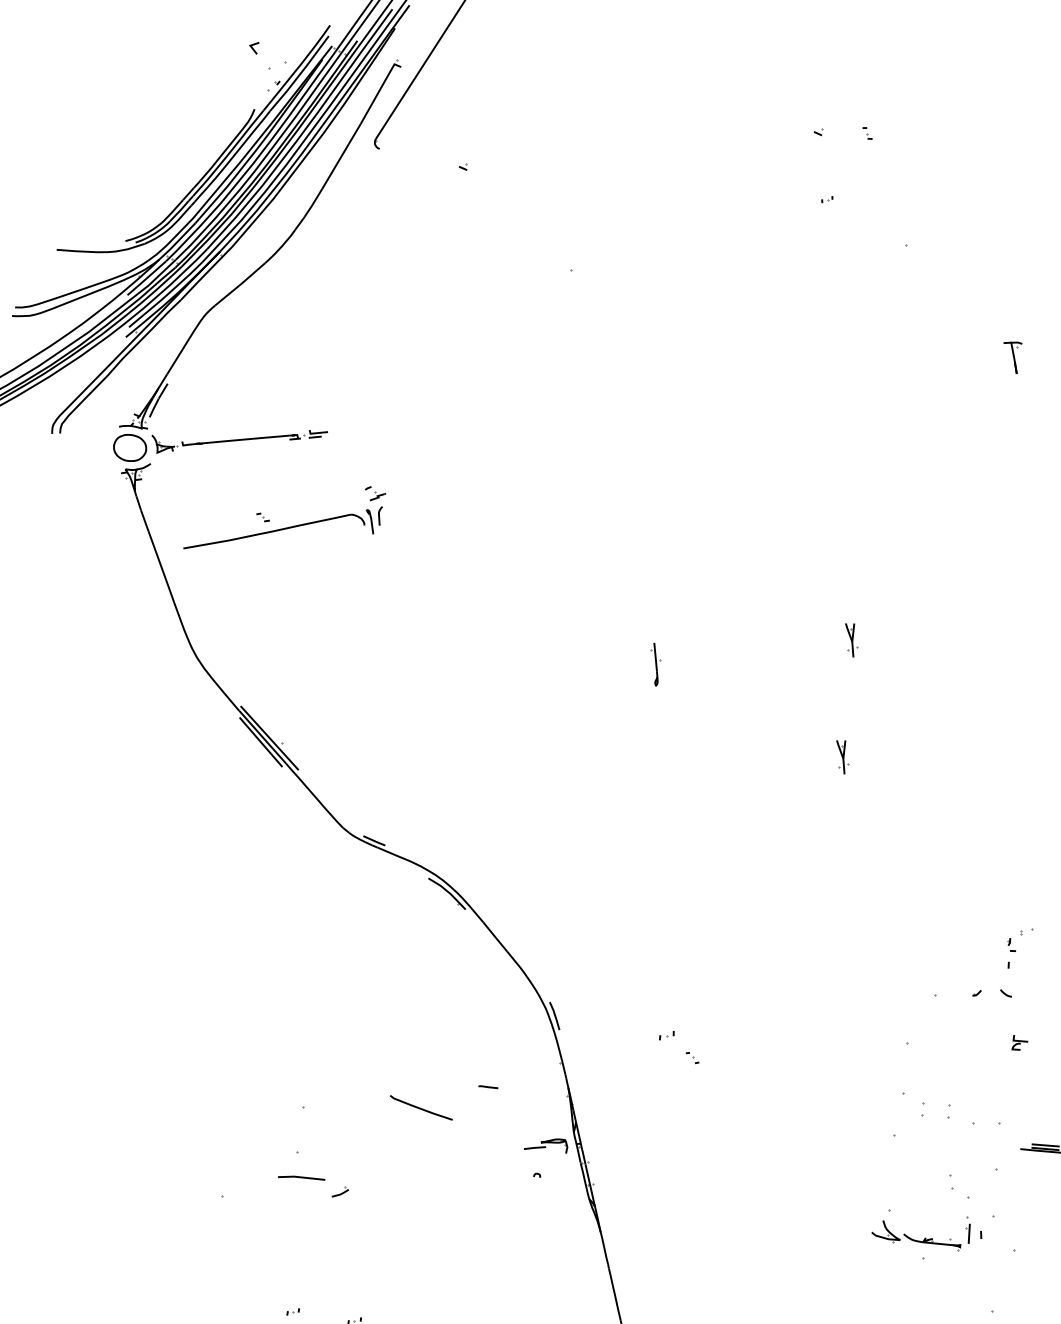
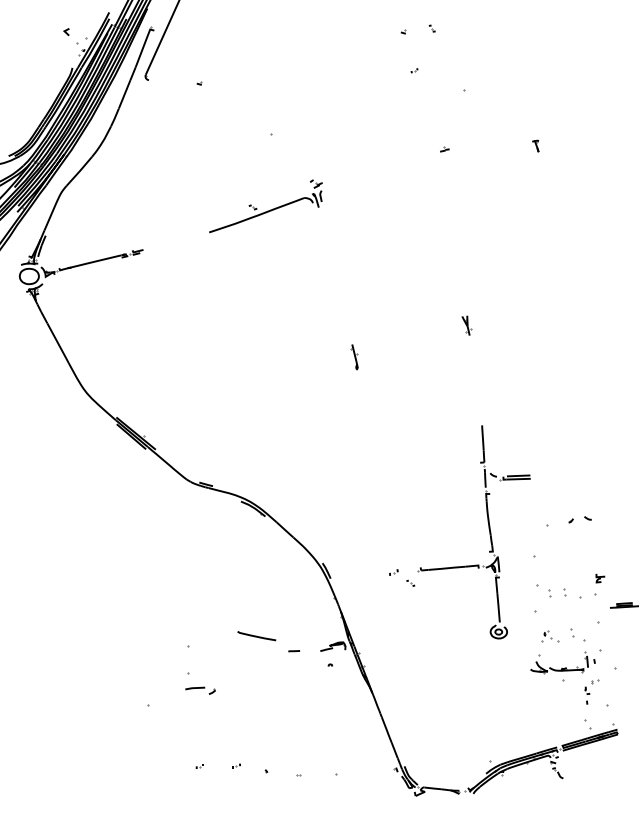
part: (857, 339) -> (444, 149), added
part: (1011, 355) -> (535, 145), size x0.62
part: (284, 519) -> (265, 206), moved
part: (841, 756) -> (471, 394), removed
part: (1018, 947) -> (591, 691), moved
part: (836, 987) -> (488, 529), added
part: (1019, 1043) -> (600, 578), moved
curve: (487, 1087) -> (293, 651), moved
part: (913, 1182) -> (550, 636), added
part: (313, 1184) -> (200, 690), size x0.71

